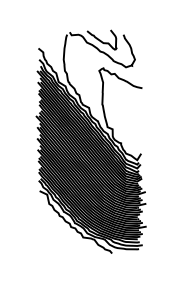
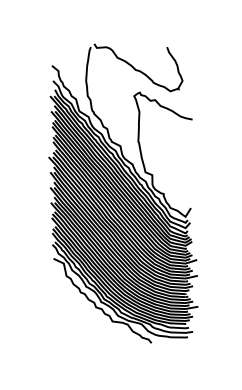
curve: (101, 40) -> (137, 55), removed

